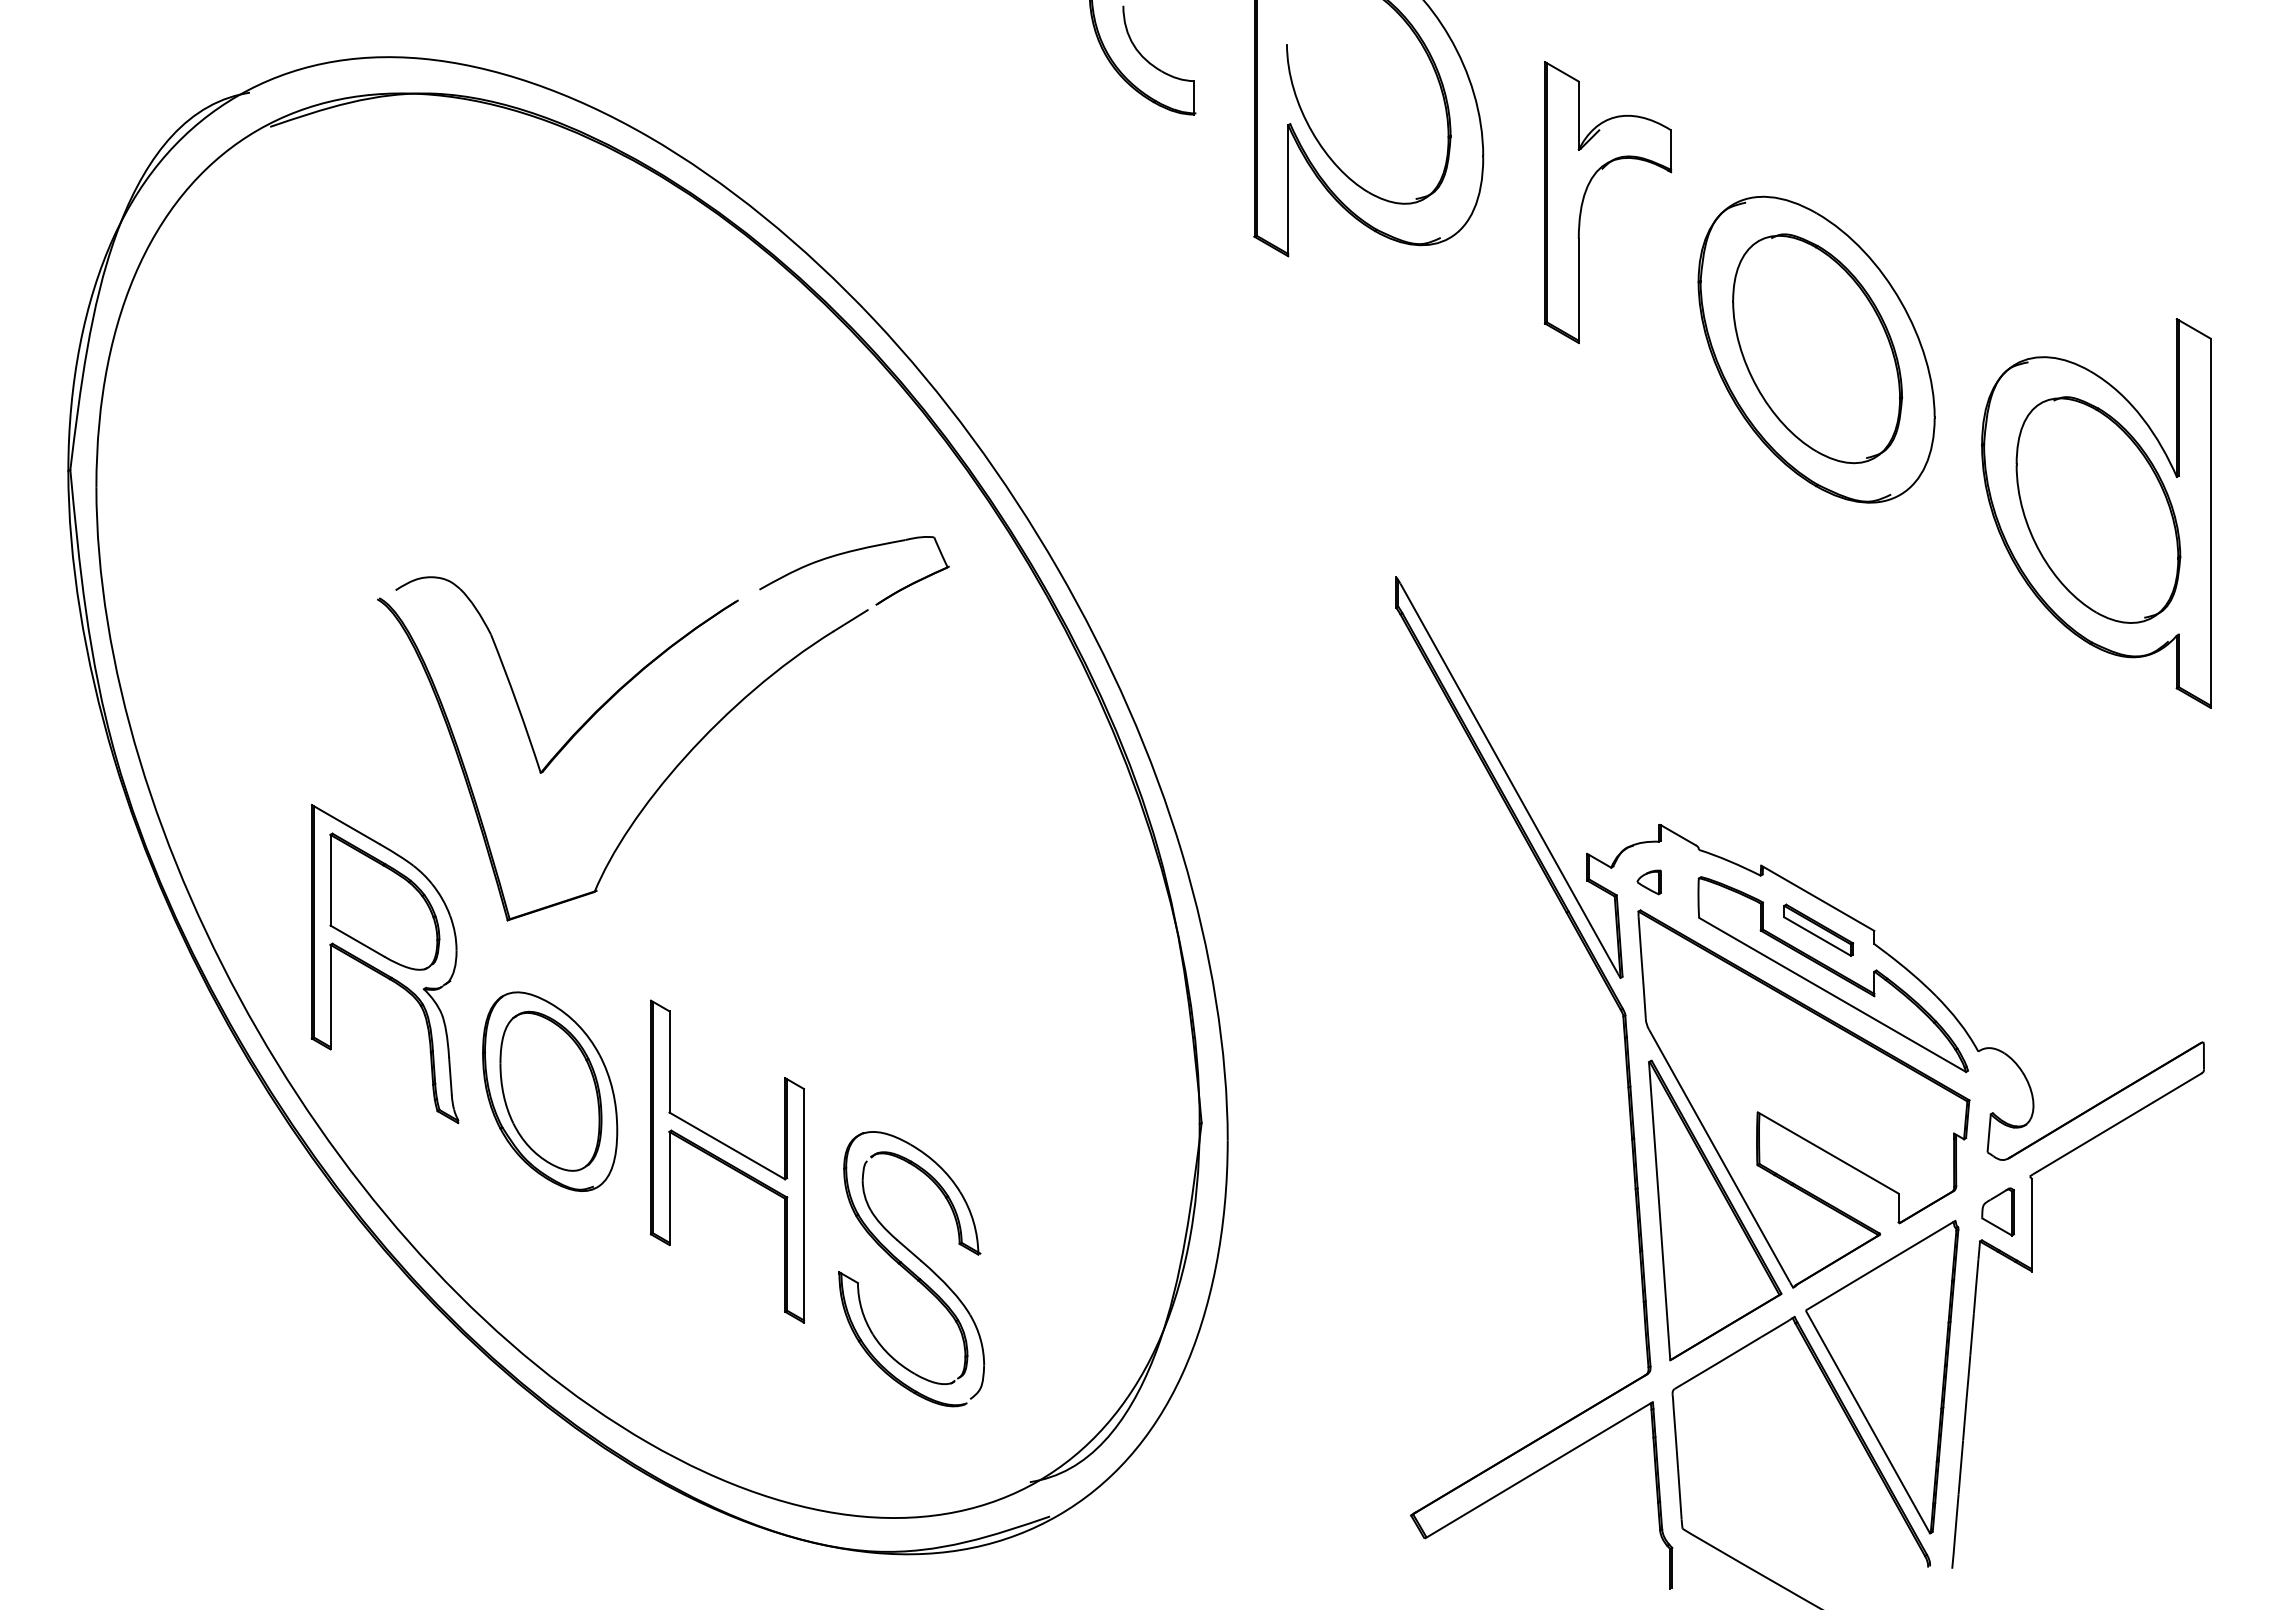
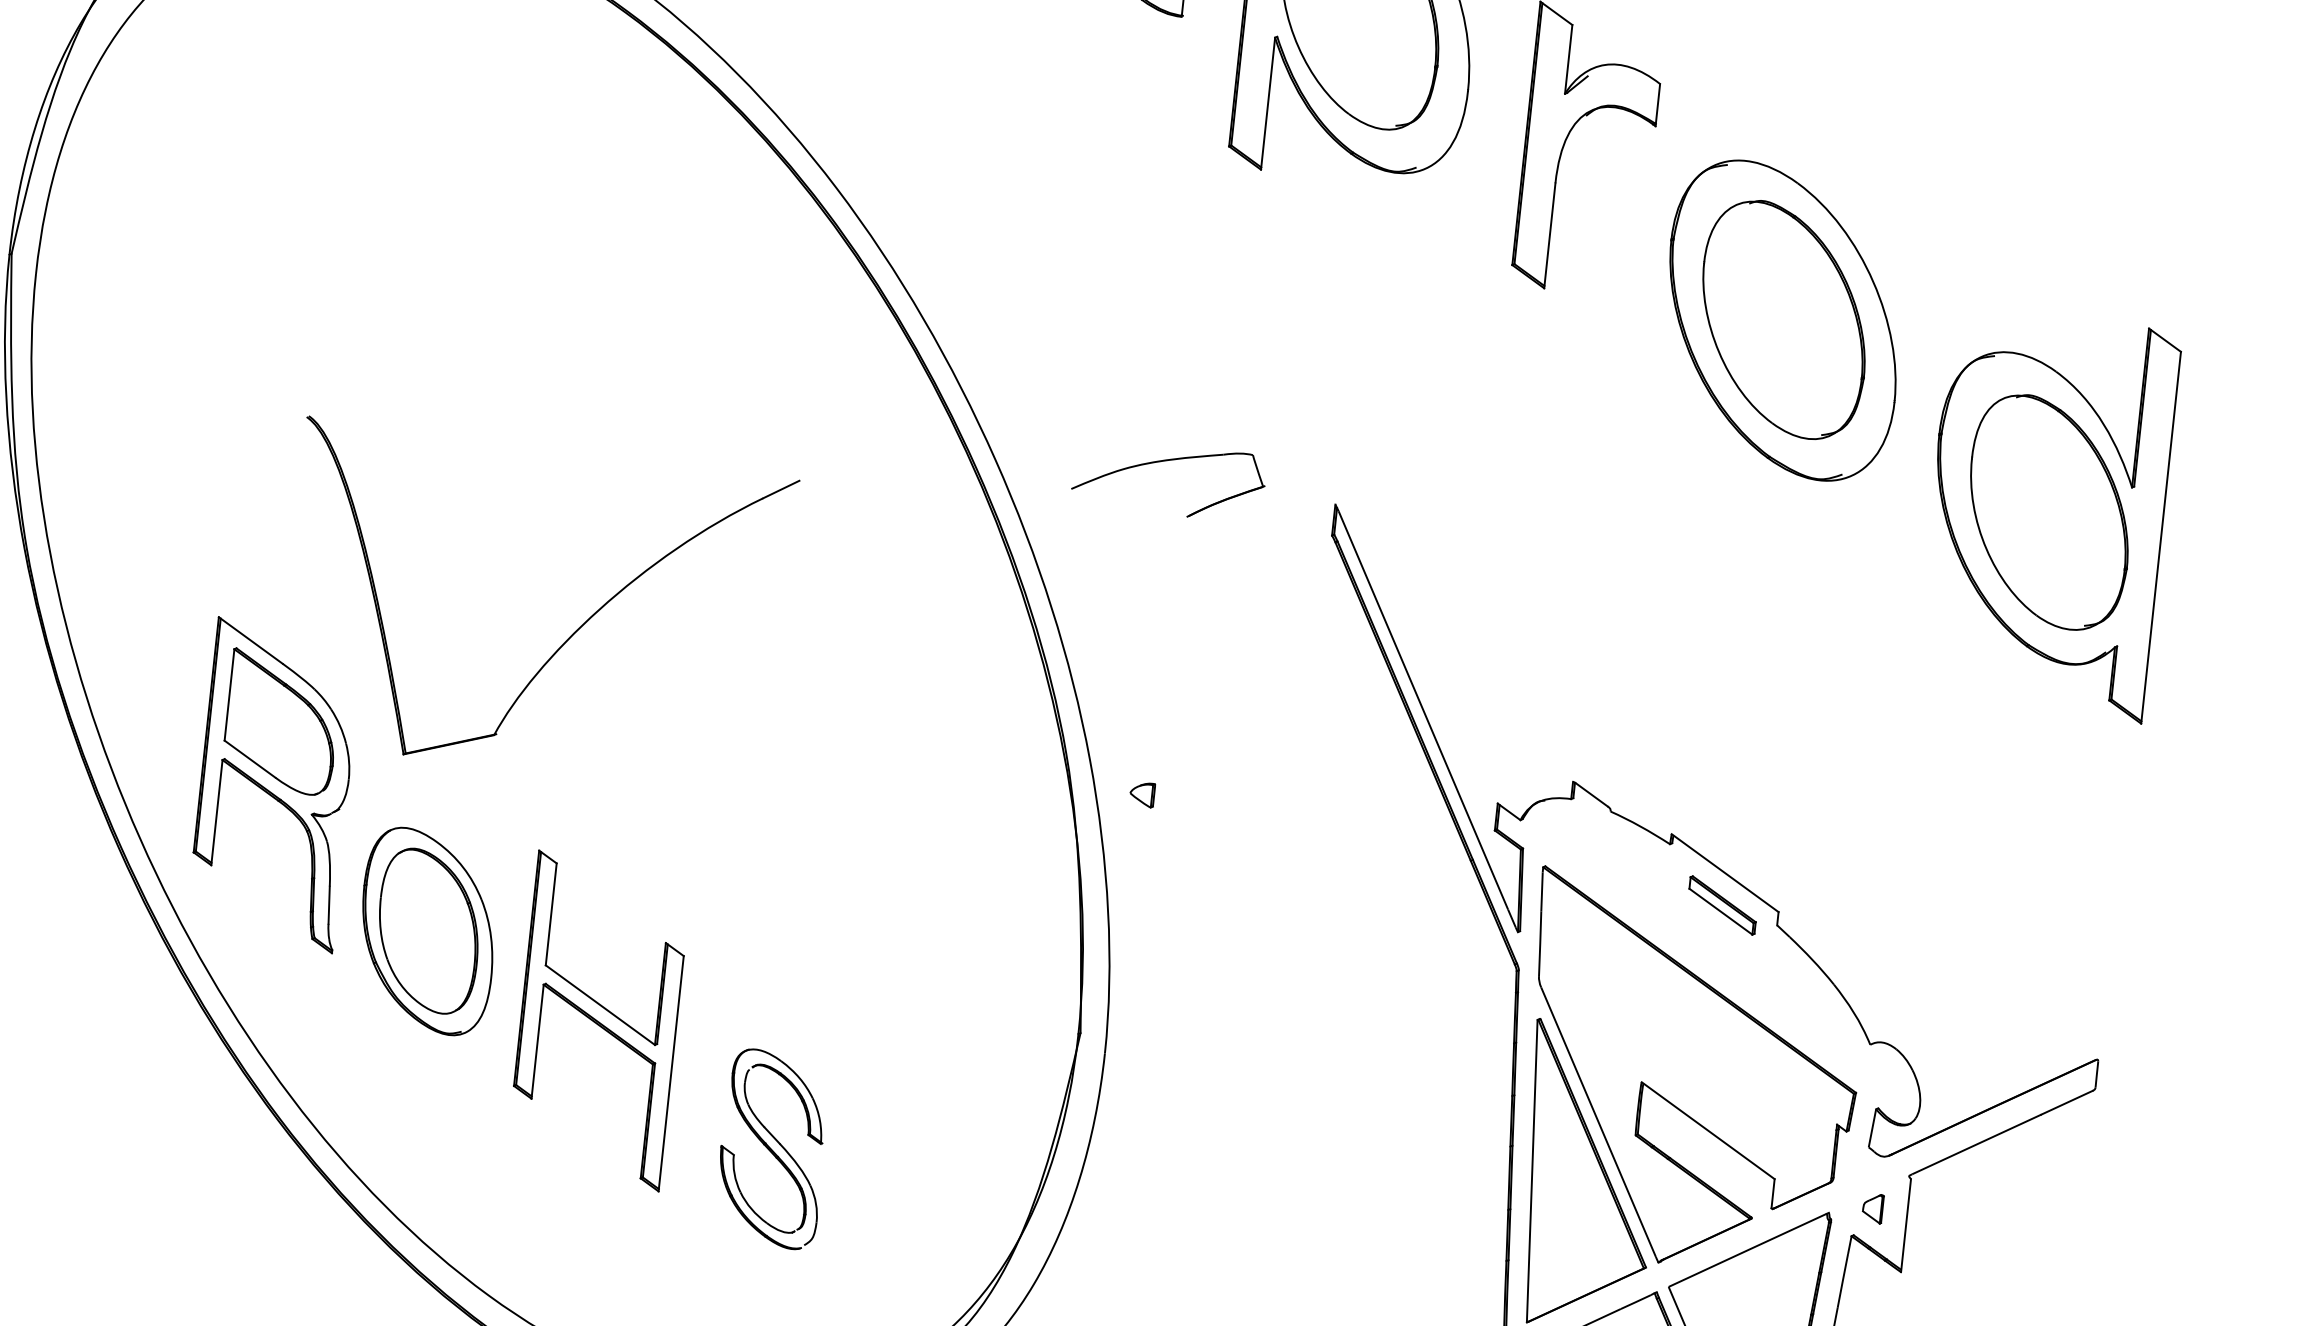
part: (851, 552) -> (1167, 461), moved
part: (599, 707) -> (518, 549), removed
part: (1648, 882) -> (1141, 794), moved
part: (1832, 974) -> (1731, 951), removed
part: (1997, 1211) -> (1872, 1207), size x0.6
part: (911, 1269) -> (772, 1149), size x0.7

